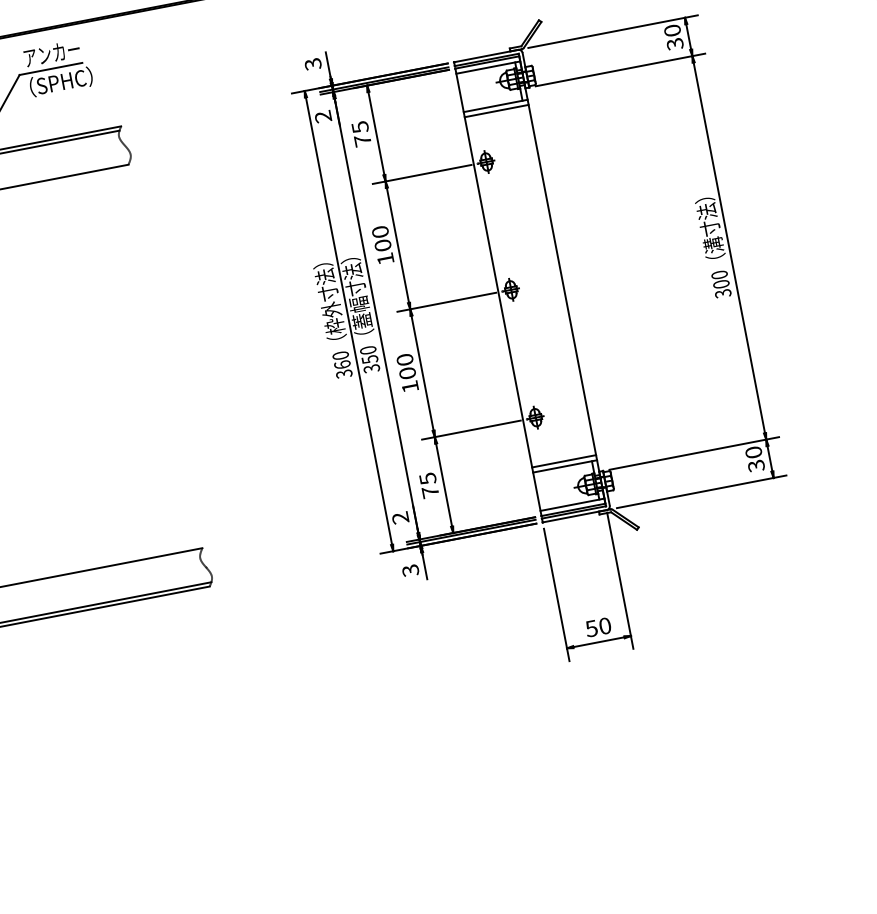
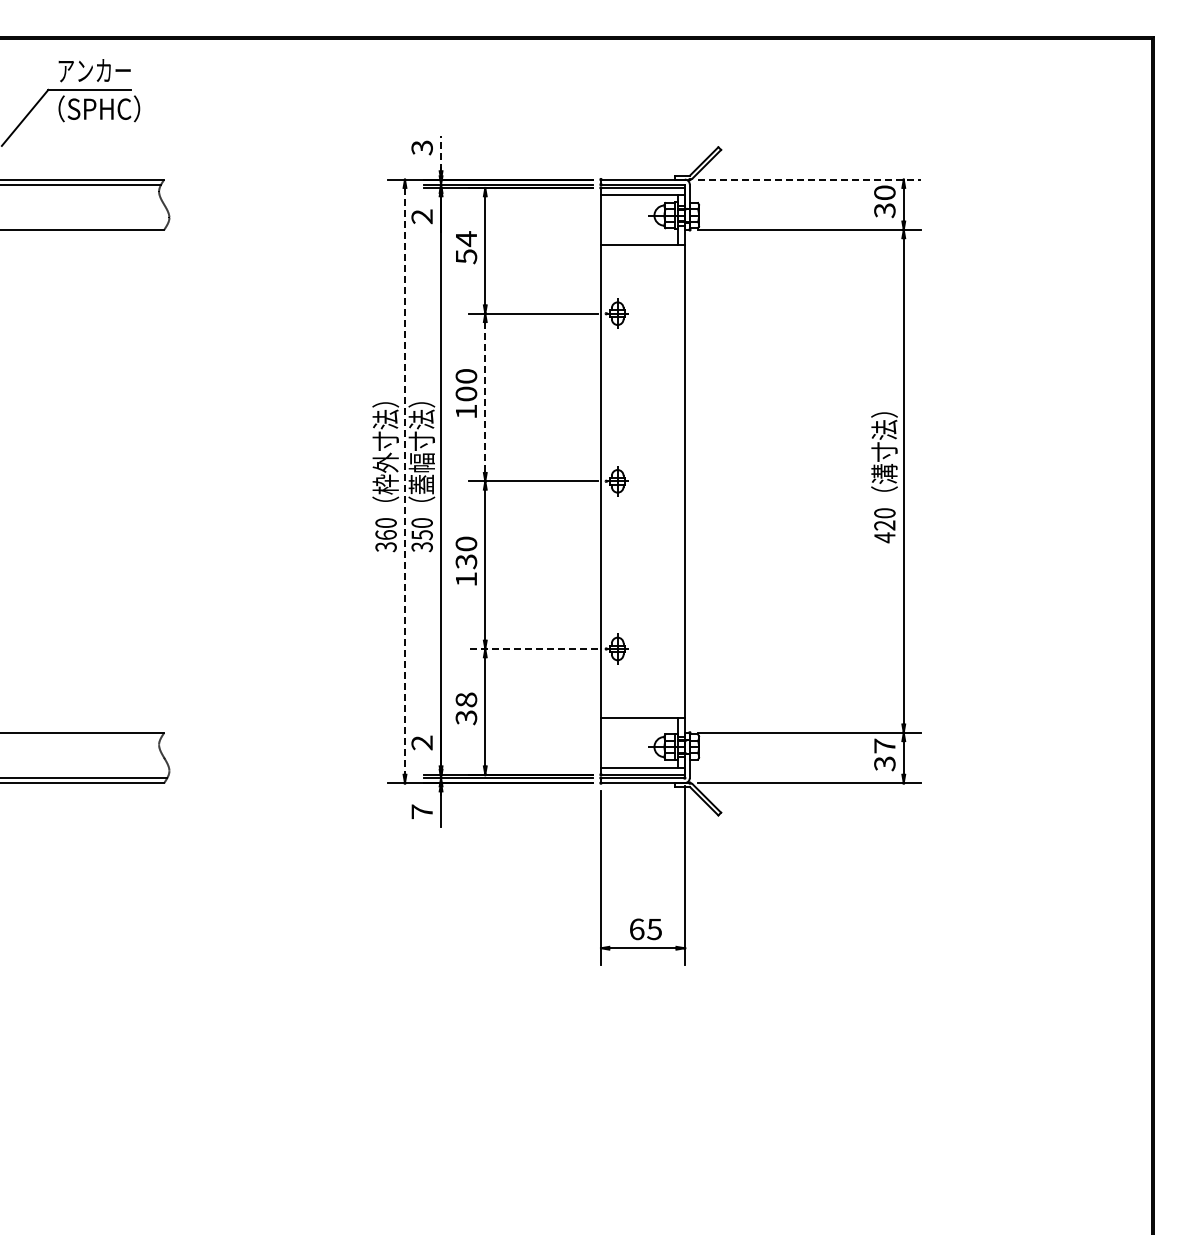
line: (613, 31) -> (809, 179), solid -> dashed
line: (328, 65) -> (441, 153), solid -> dashed
line: (496, 110) -> (642, 251), removed
text: (361, 133) -> (466, 247), 75 -> 54
line: (398, 246) -> (485, 398), solid -> dashed
text: (722, 288) -> (884, 531), 300 -> 420
line: (348, 321) -> (404, 481), solid -> dashed
text: (407, 373) -> (466, 561), 100 -> 130
line: (471, 429) -> (533, 648), solid -> dashed
text: (753, 452) -> (884, 745), 30 -> 37
line: (563, 461) -> (642, 711), removed
text: (429, 485) -> (466, 708), 75 -> 38
text: (410, 570) -> (421, 811), 3 -> 7
text: (598, 627) -> (645, 929), 50 -> 65

